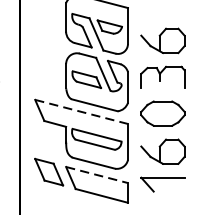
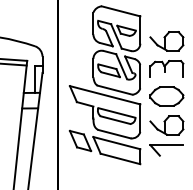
line: (82, 112) -> (105, 95), dashed -> solid
line: (97, 175) -> (117, 143), dashed -> solid

